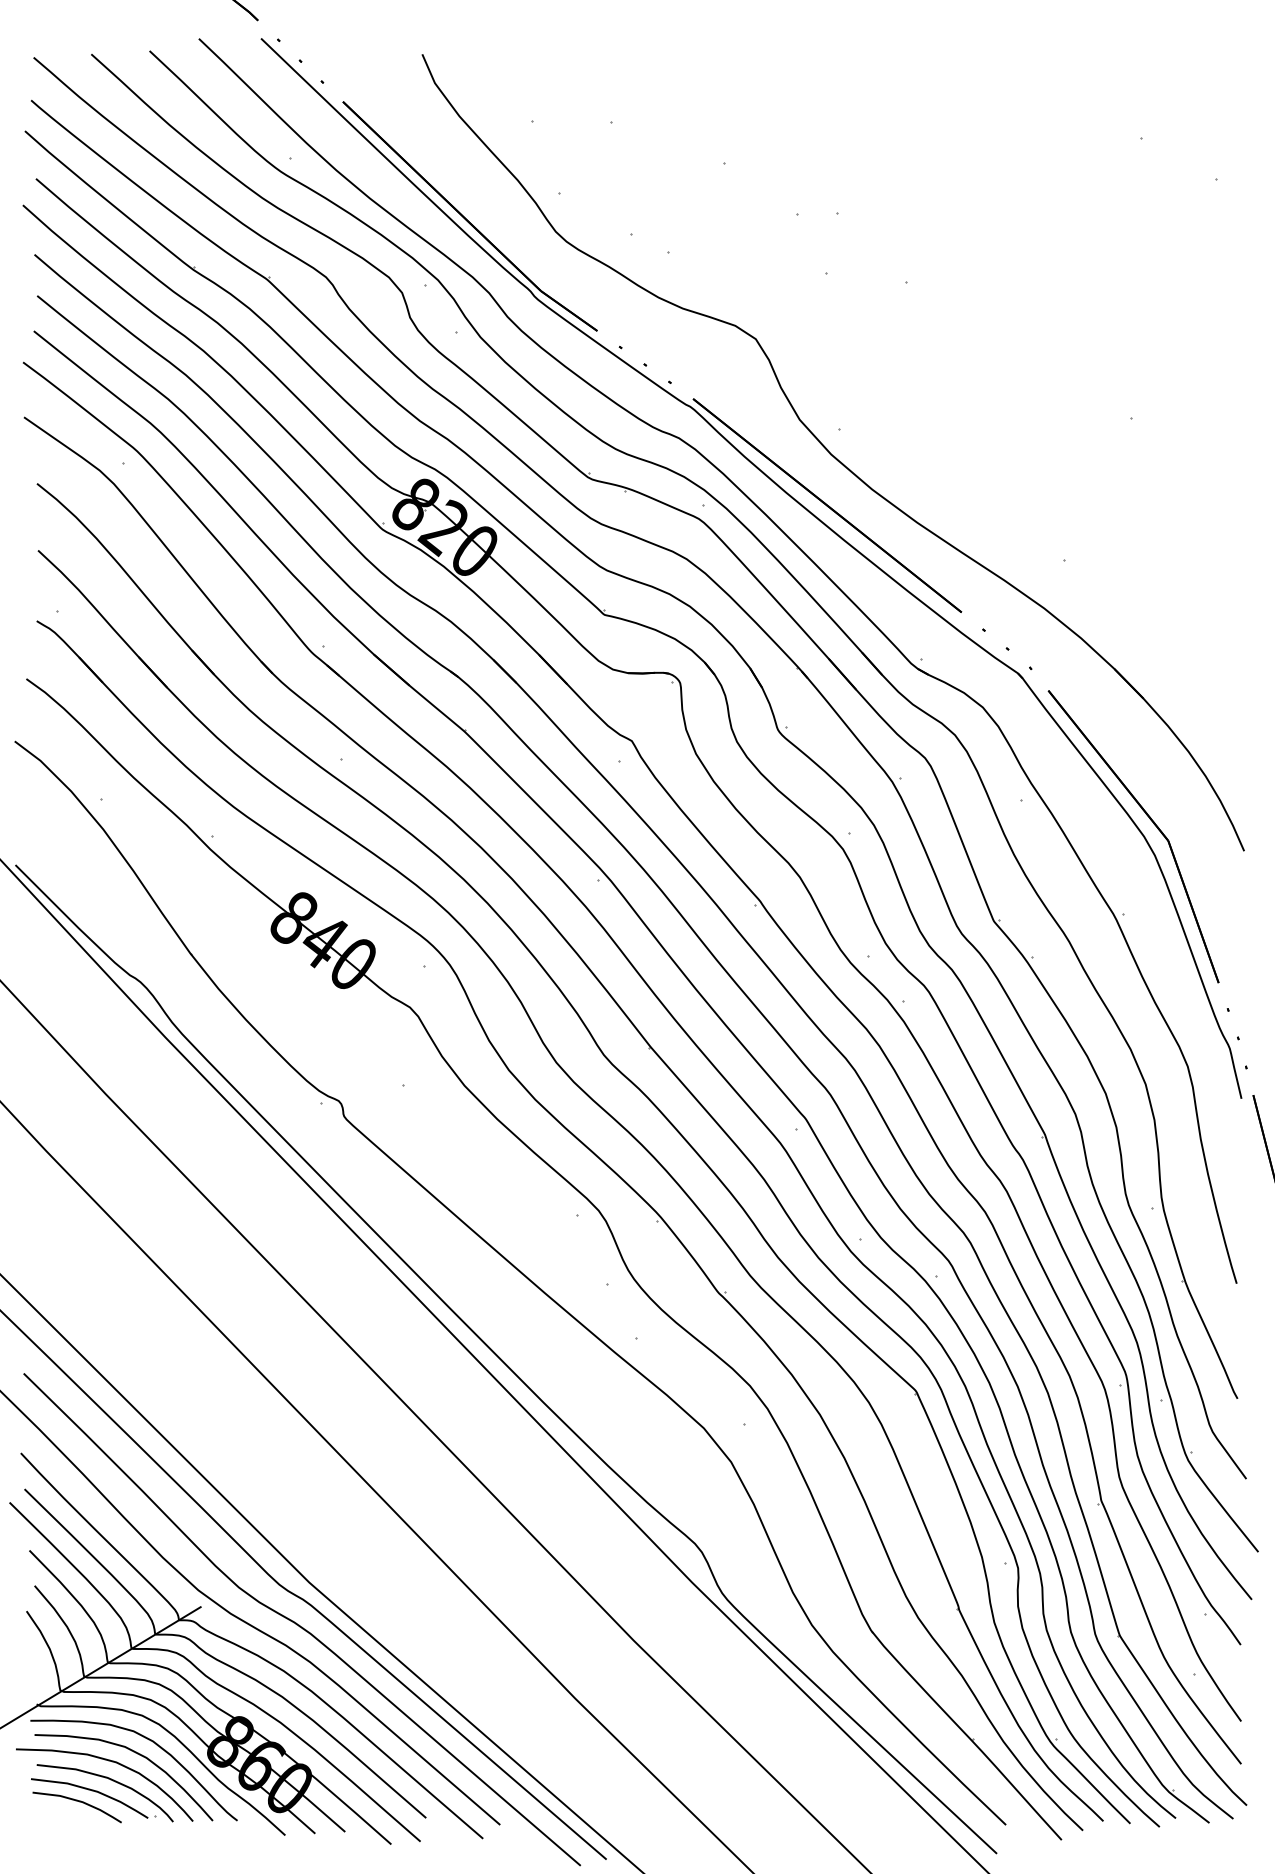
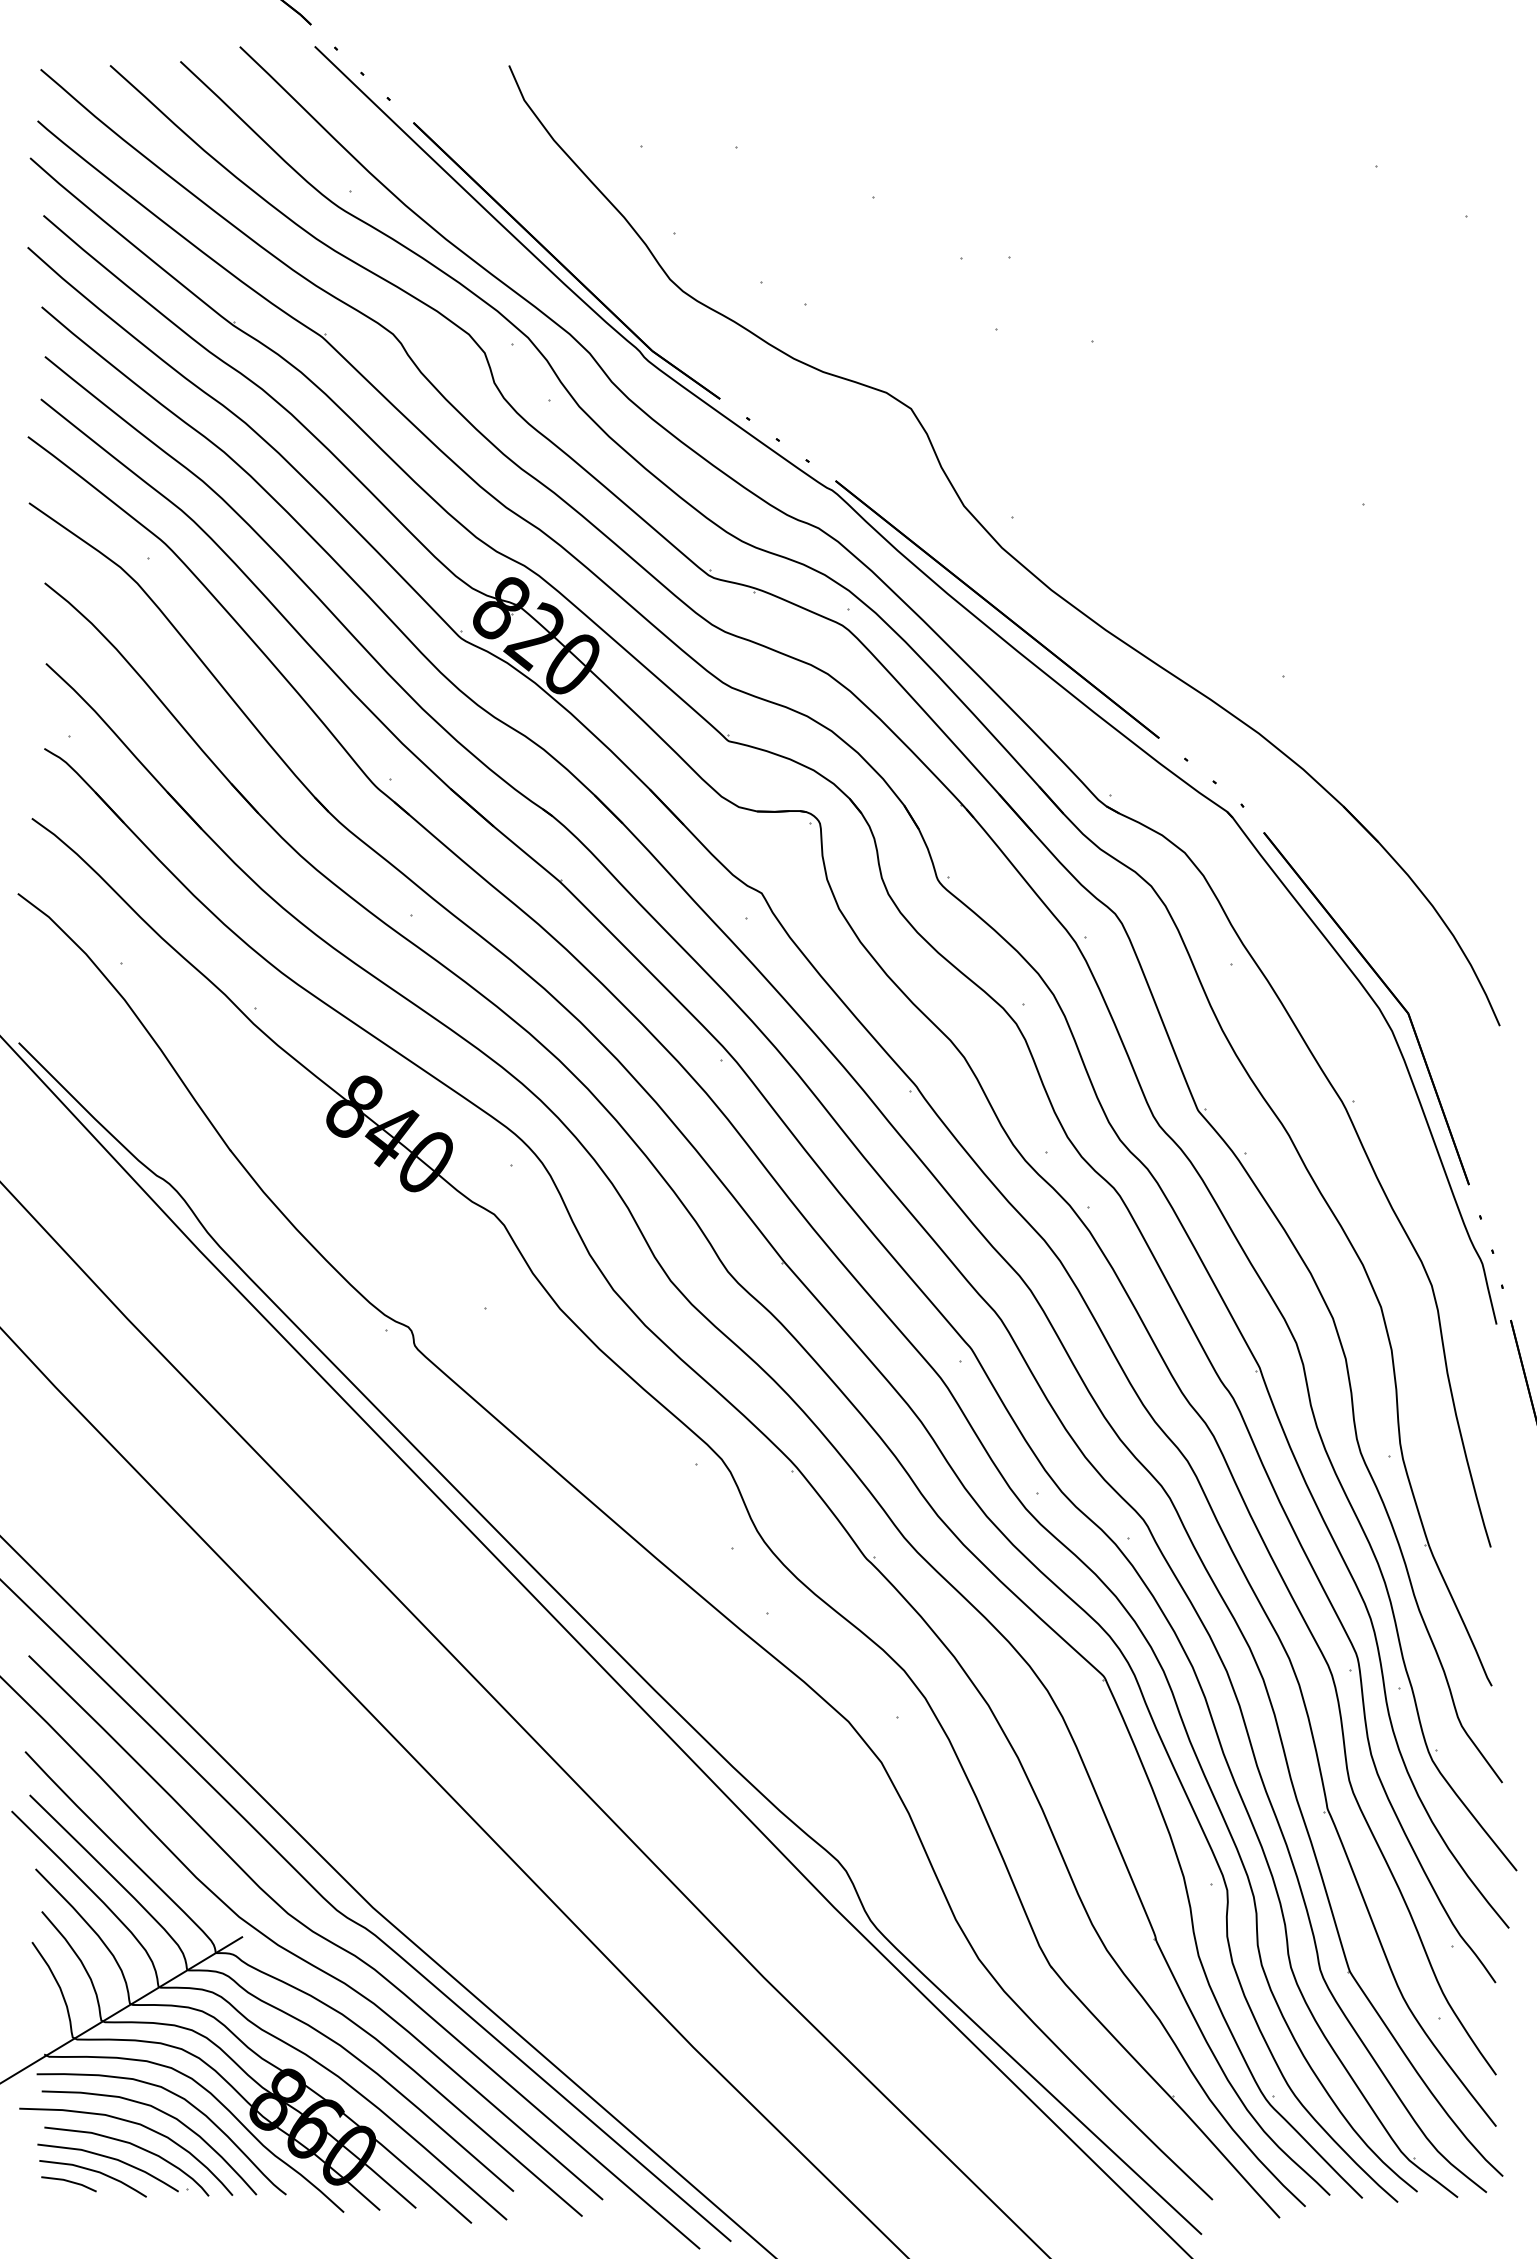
line: (56, 1810) -> (68, 2182), added

